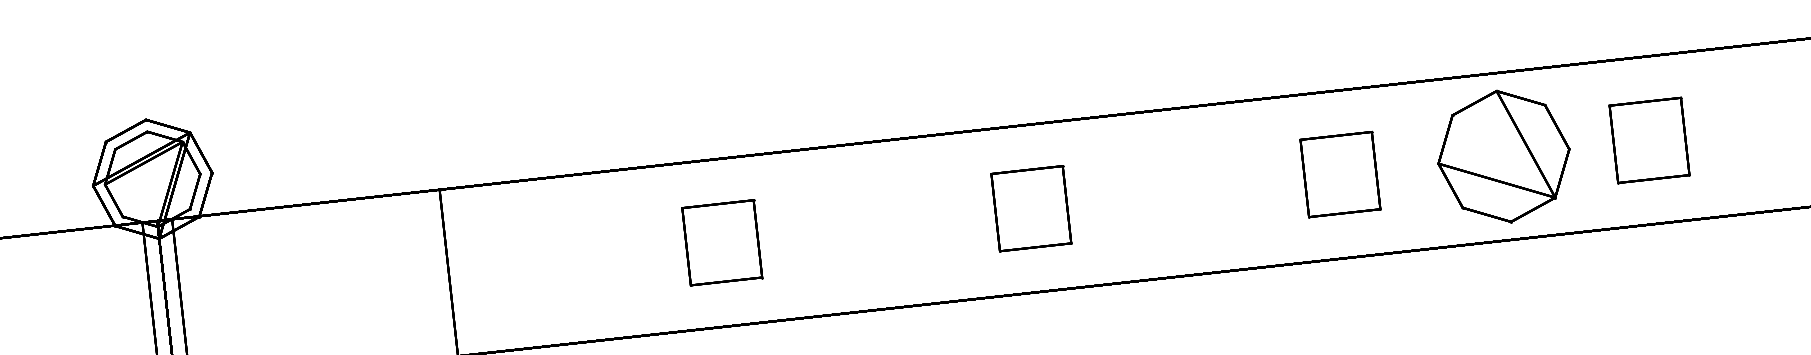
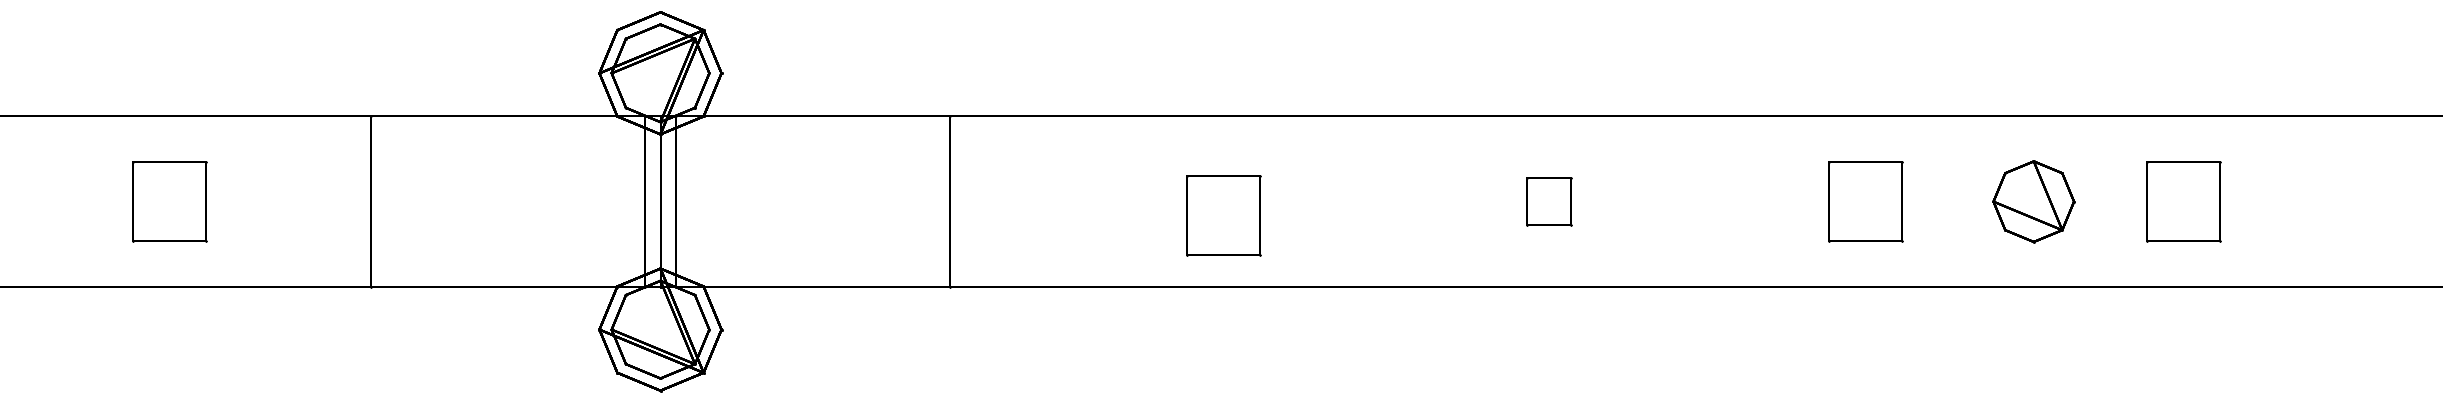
part: (1503, 156) -> (2033, 201), size x0.6
part: (1031, 208) -> (1548, 201), size x0.6
part: (722, 242) -> (1223, 215), moved

